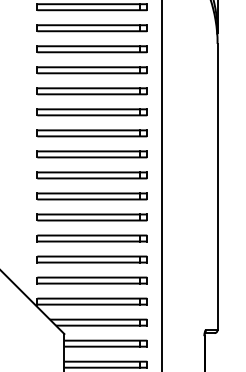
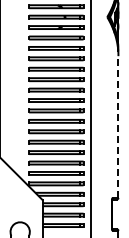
line: (217, 187) -> (118, 127), solid -> dashed

